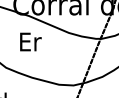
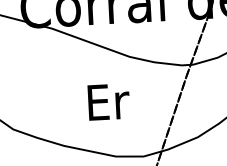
text: (30, 41) -> (108, 101), moved

